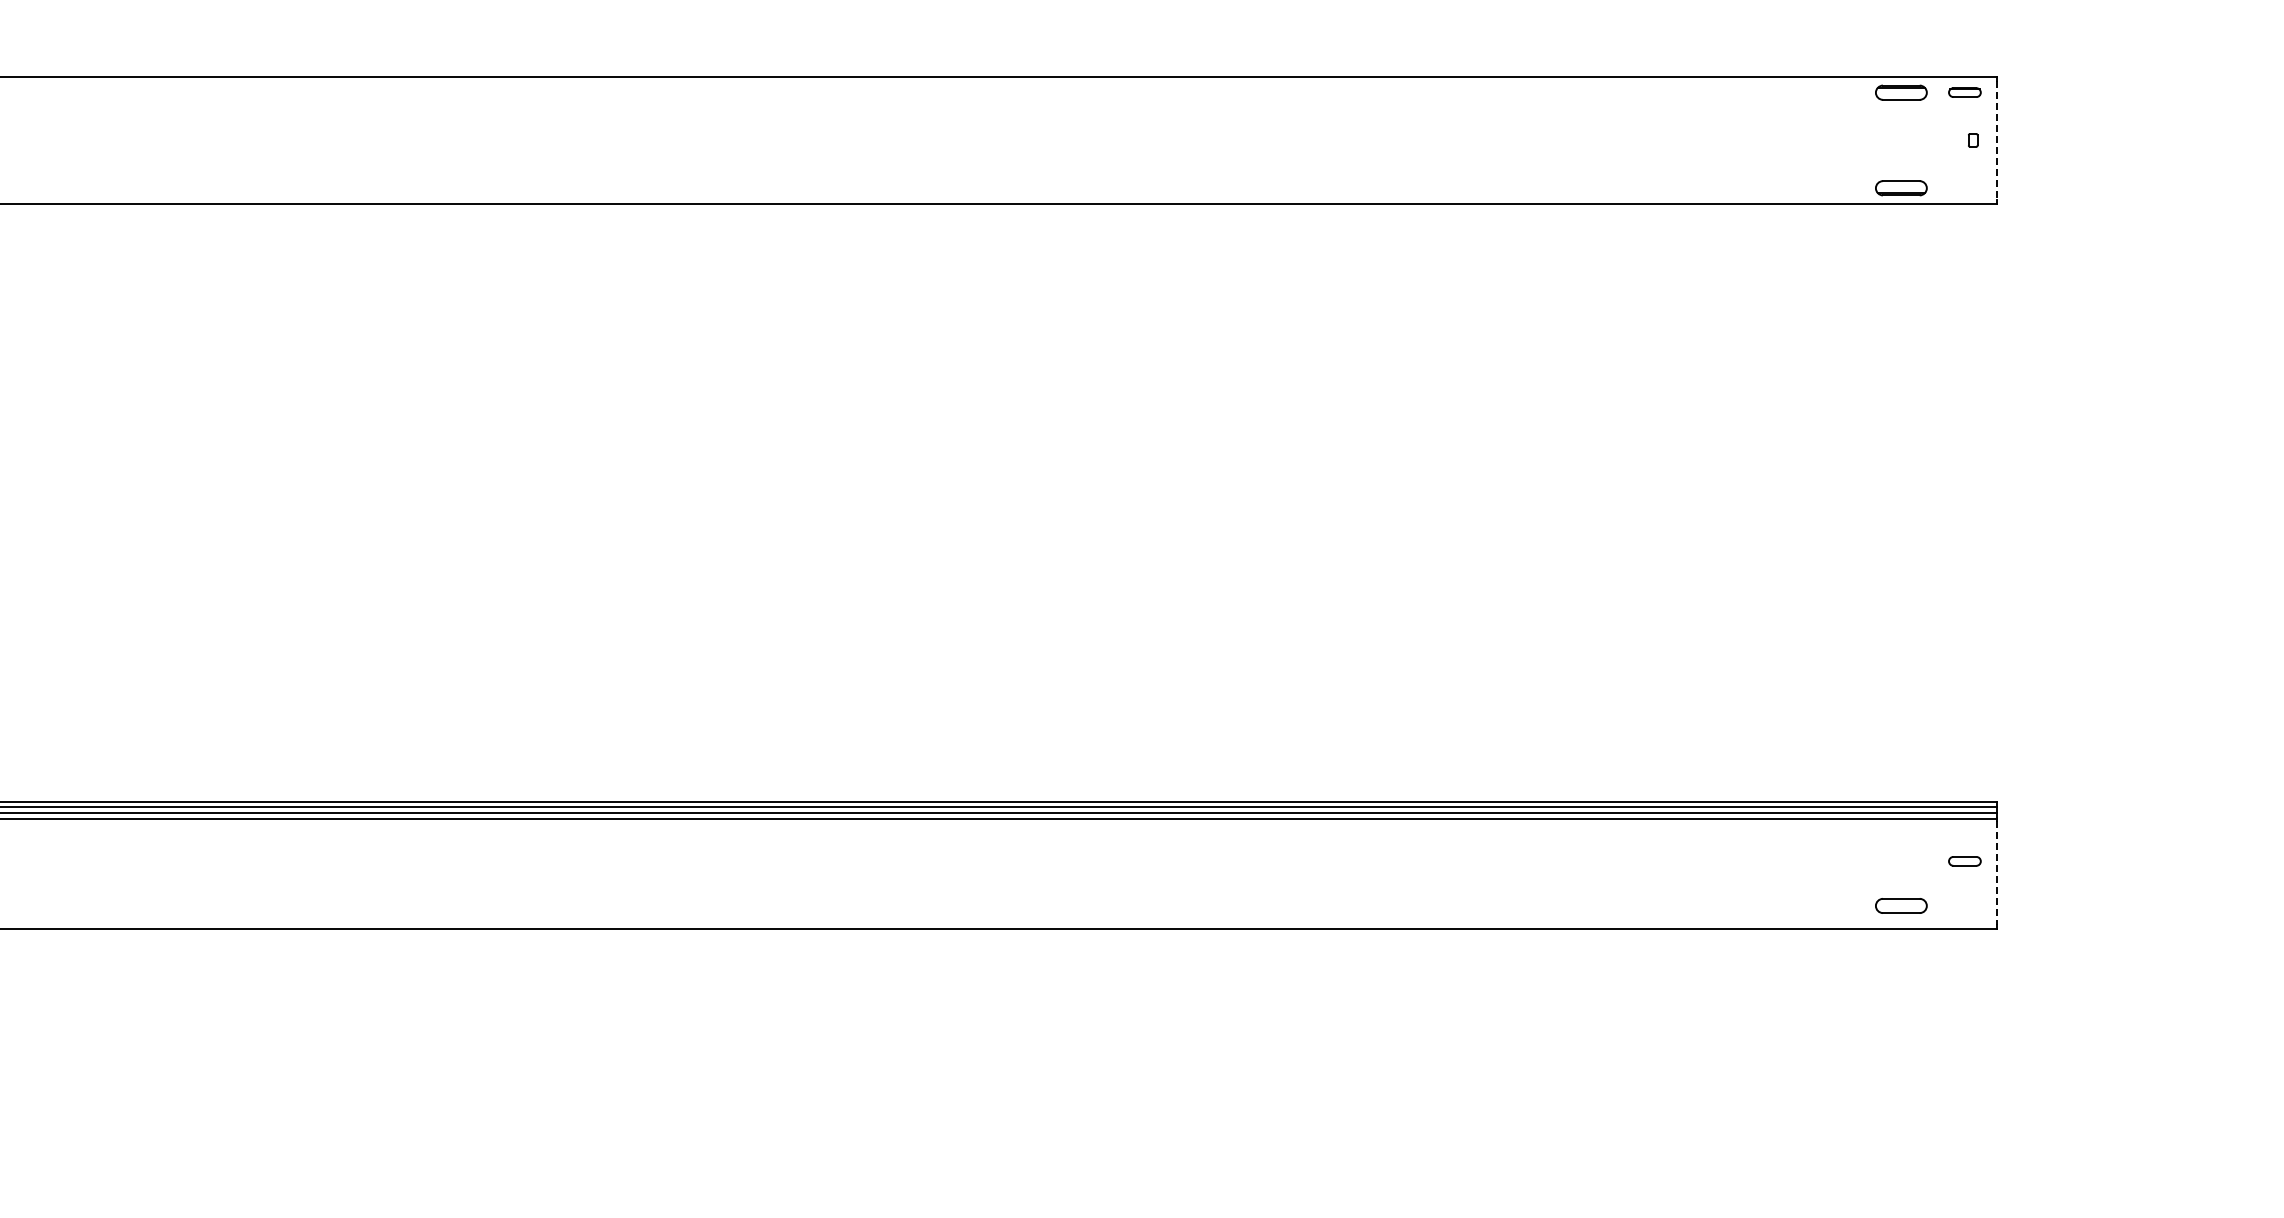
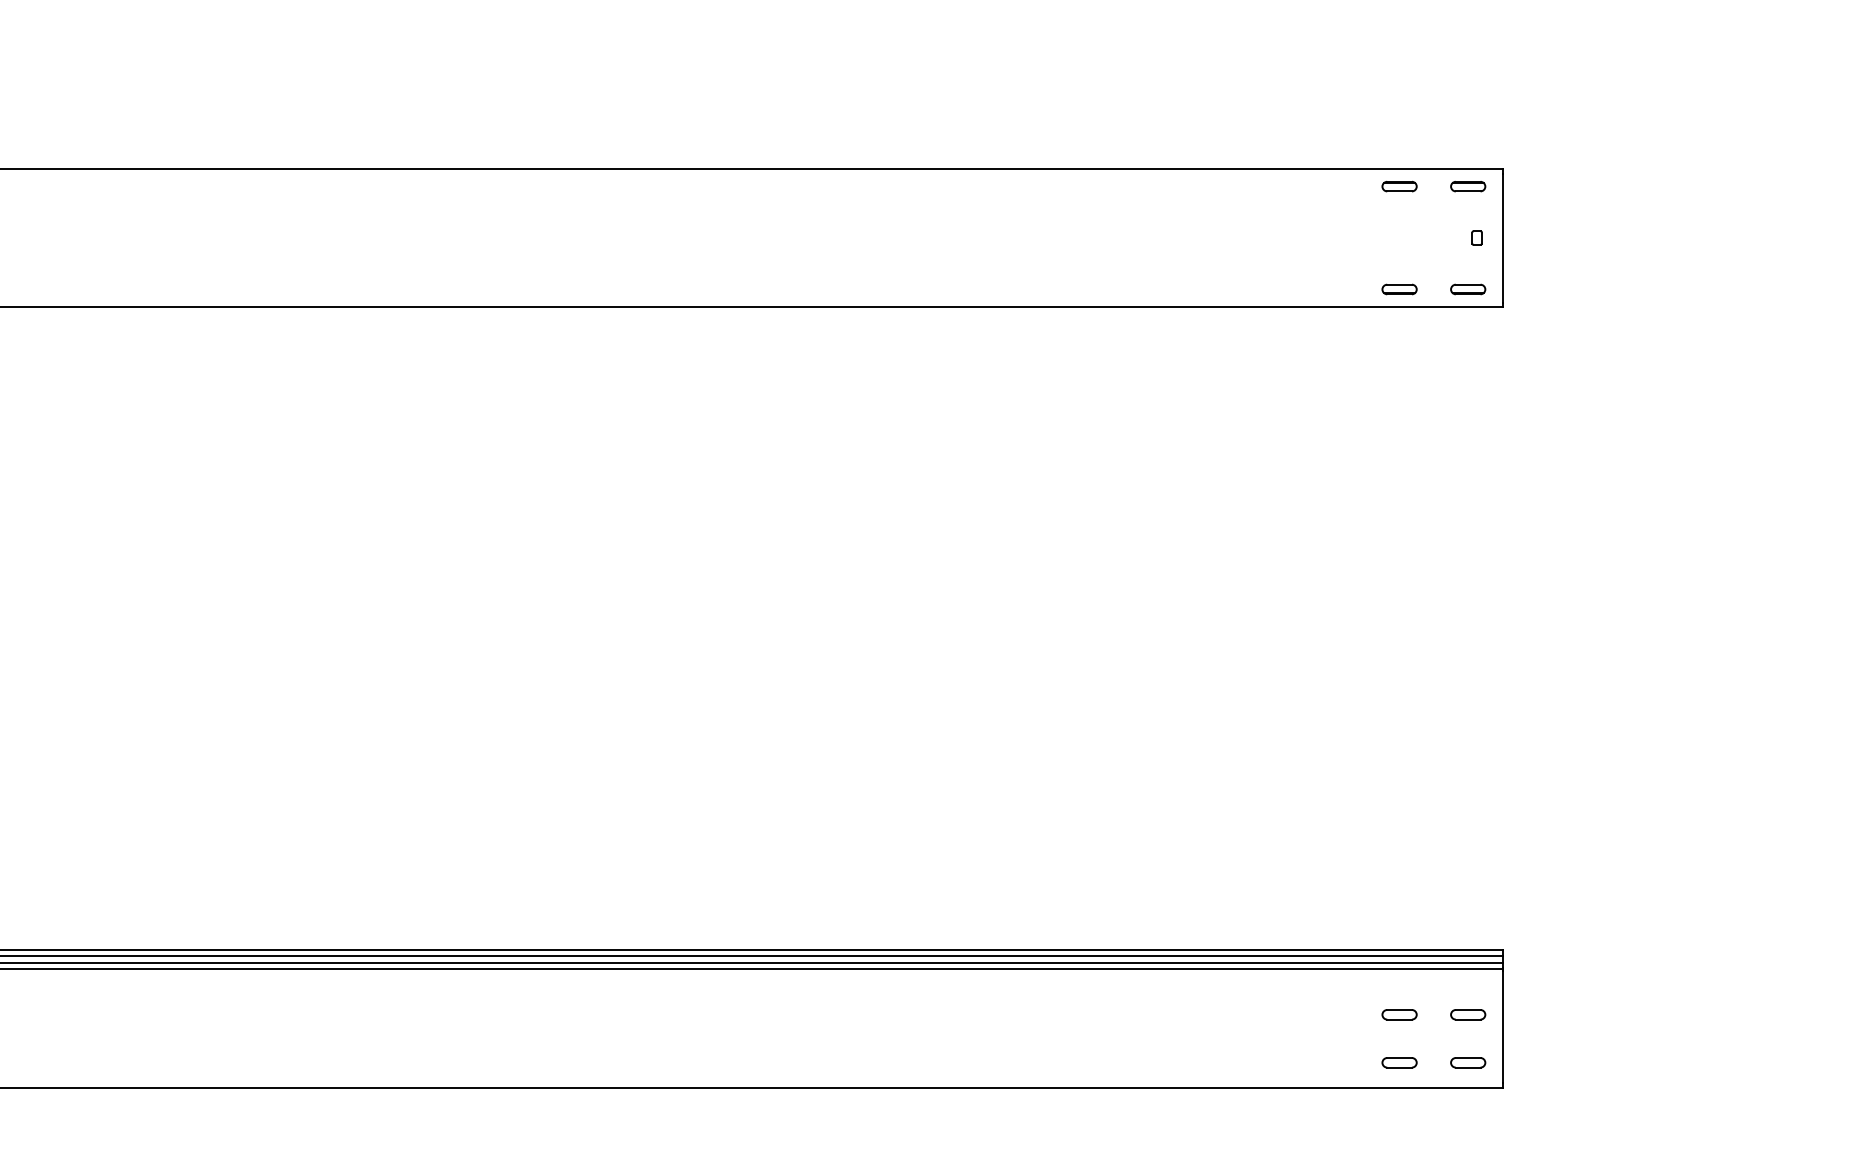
part: (1900, 92) -> (1398, 186), size x0.62
line: (1996, 140) -> (1502, 238), dashed -> solid
part: (1900, 187) -> (1398, 288), size x0.62
part: (1964, 187) -> (1467, 288), added
part: (1901, 861) -> (1399, 1014), added
line: (1996, 873) -> (1502, 1027), dashed -> solid
part: (1900, 905) -> (1398, 1062), size x0.62
part: (1964, 905) -> (1467, 1062), added

